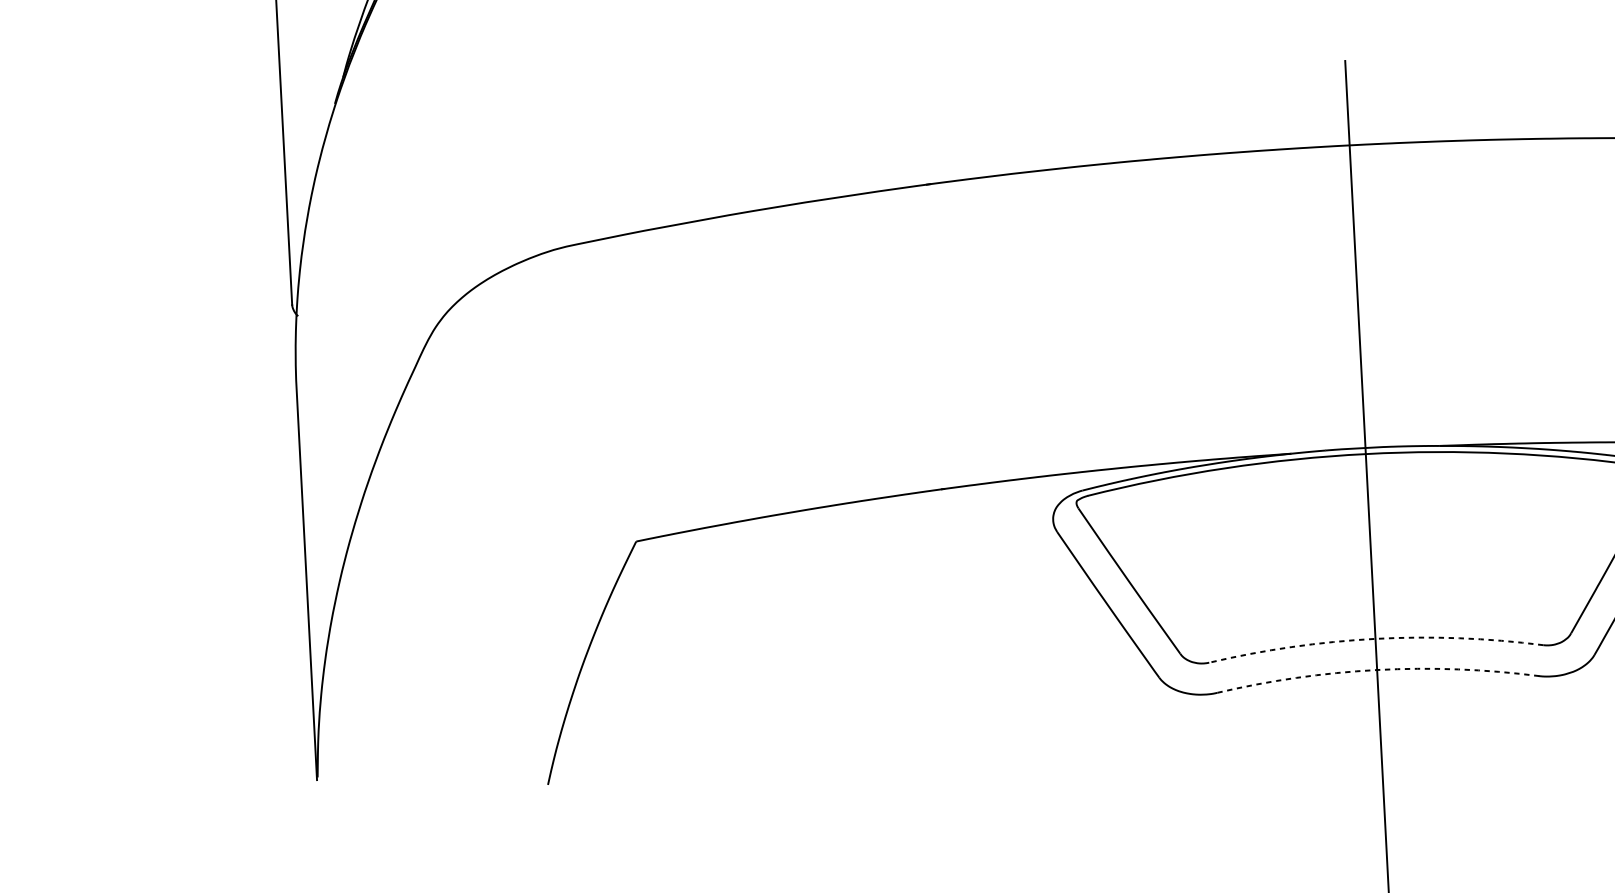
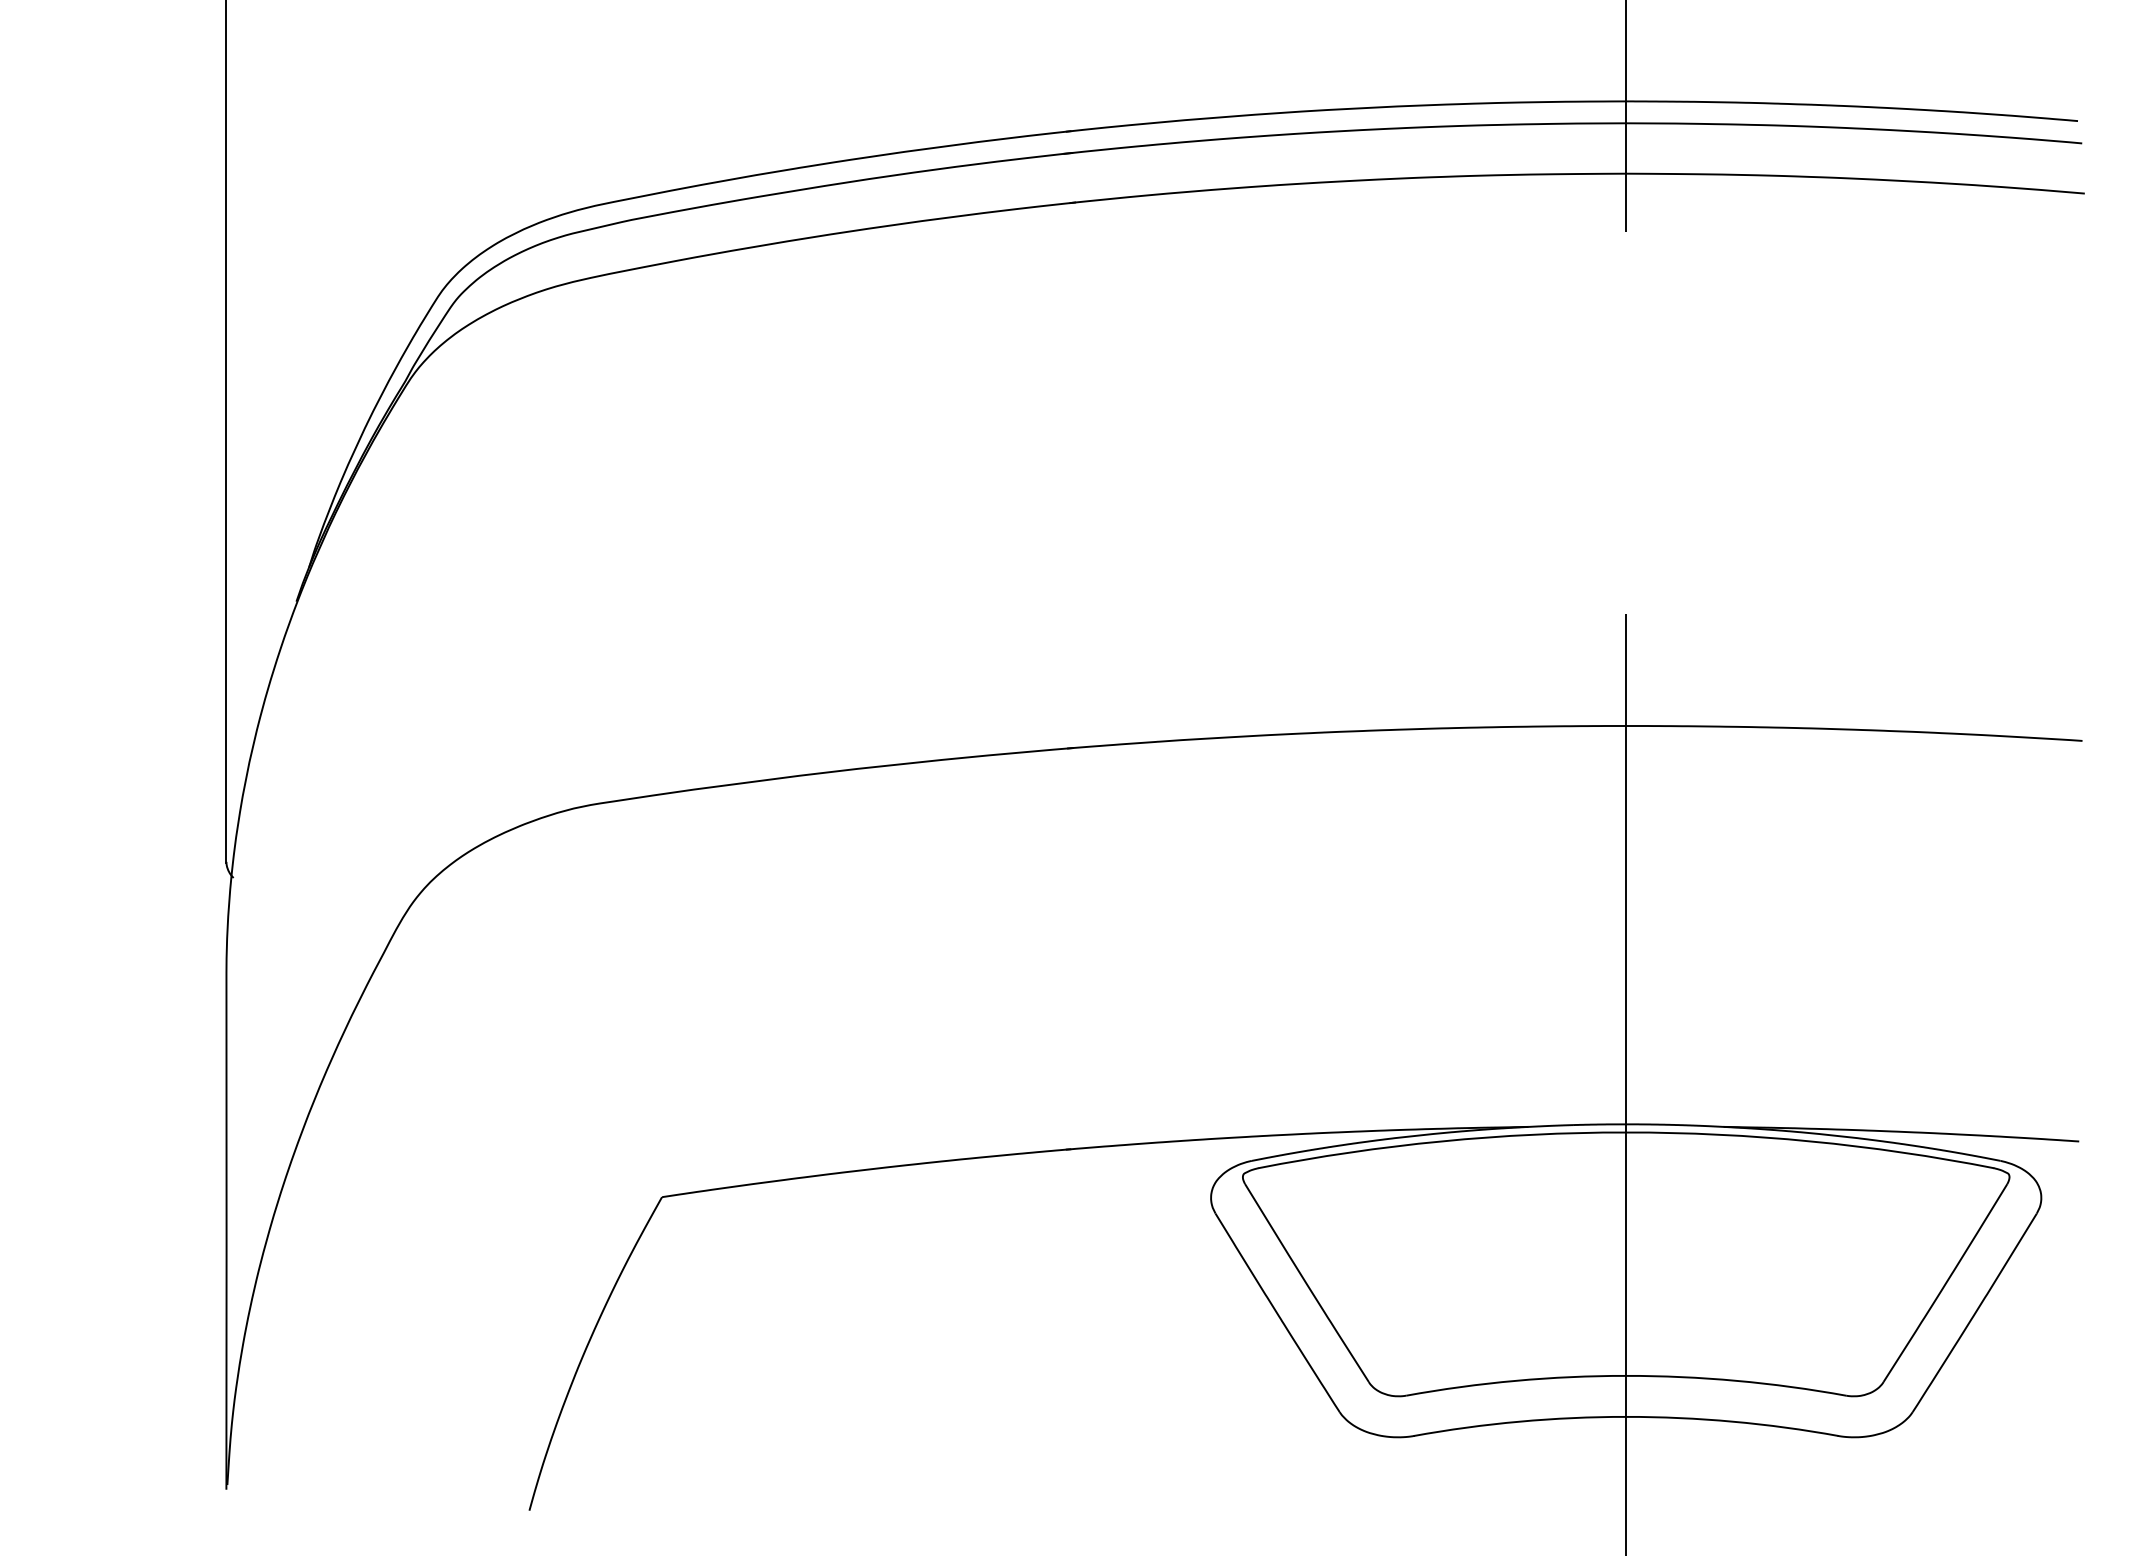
arc: (1375, 638) -> (1626, 1375), dashed -> solid
arc: (1377, 669) -> (1626, 1416), dashed -> solid

